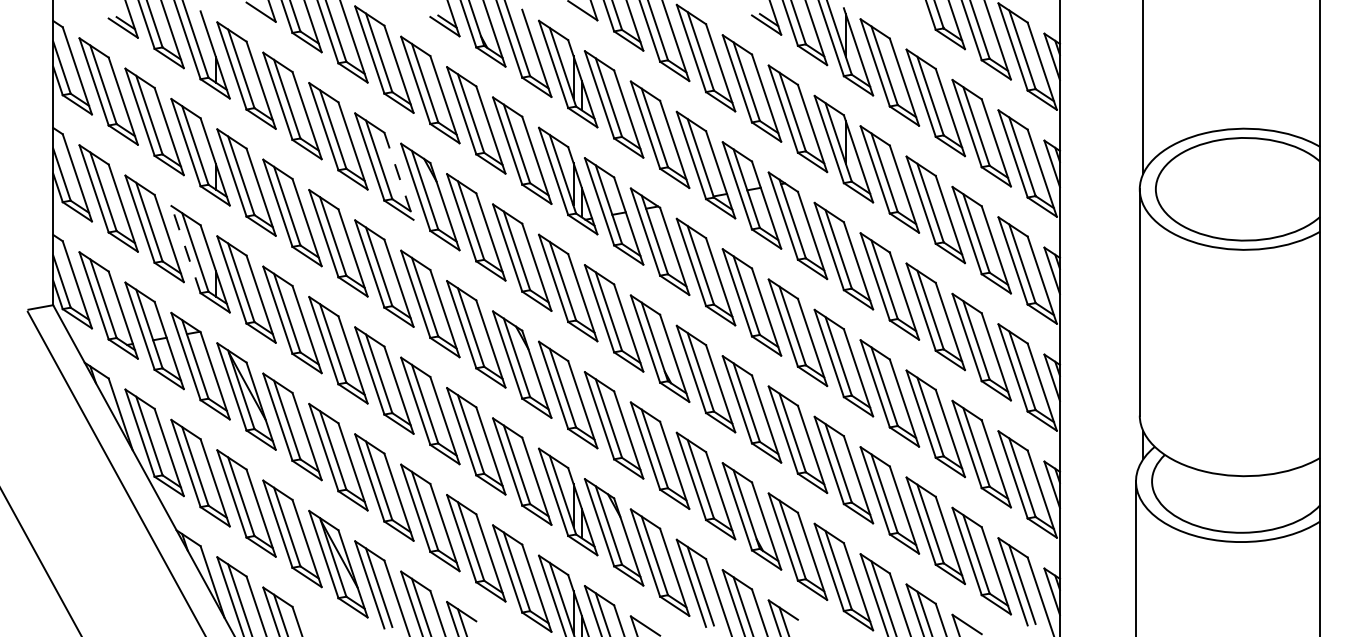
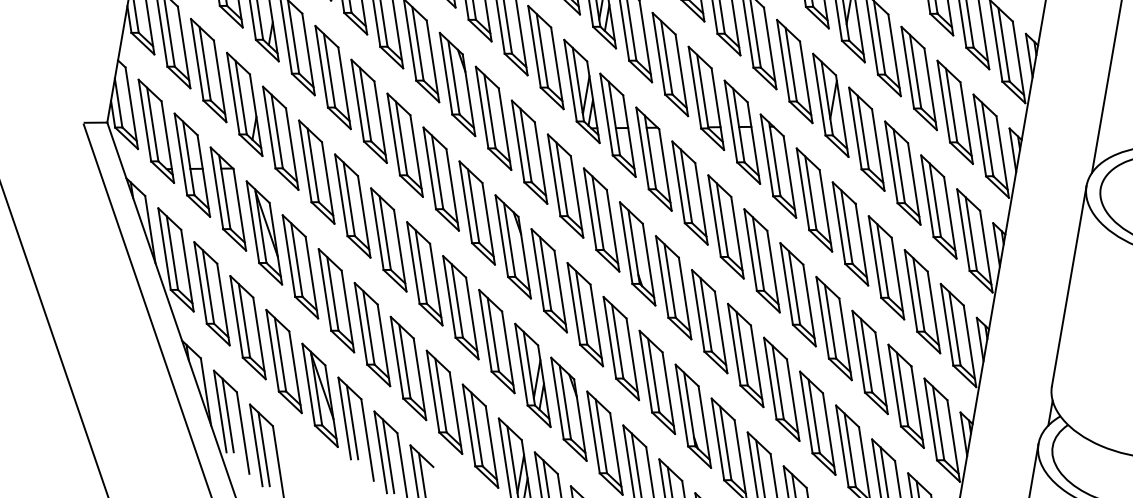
line: (398, 176) -> (432, 61), dashed -> solid
line: (186, 249) -> (233, 93), dashed -> solid

